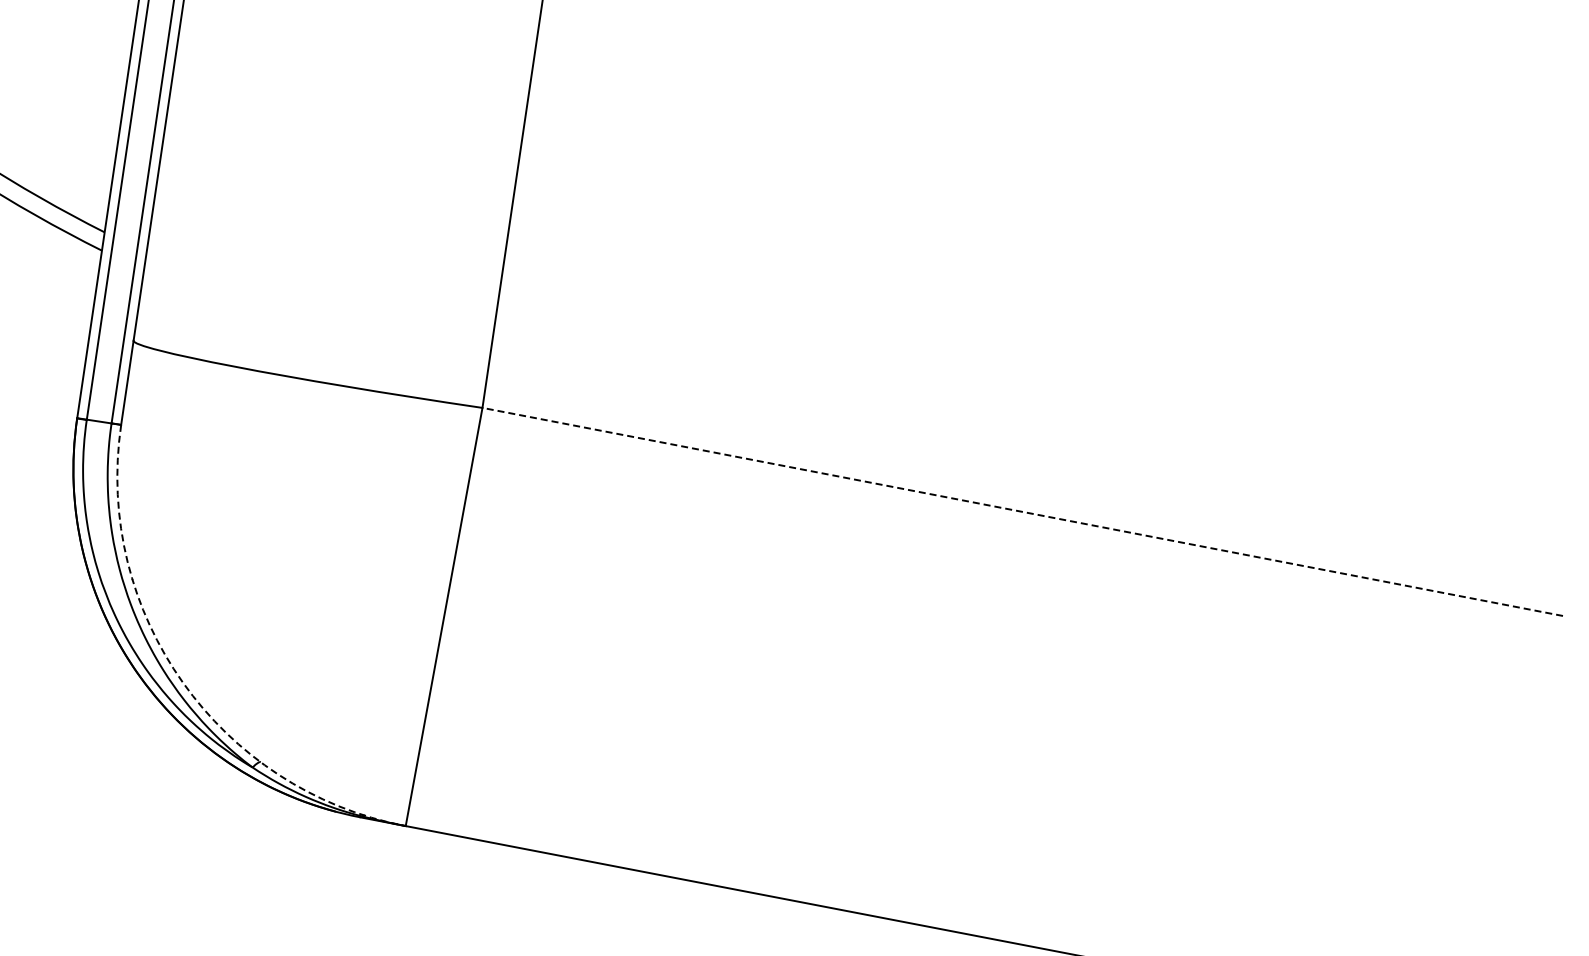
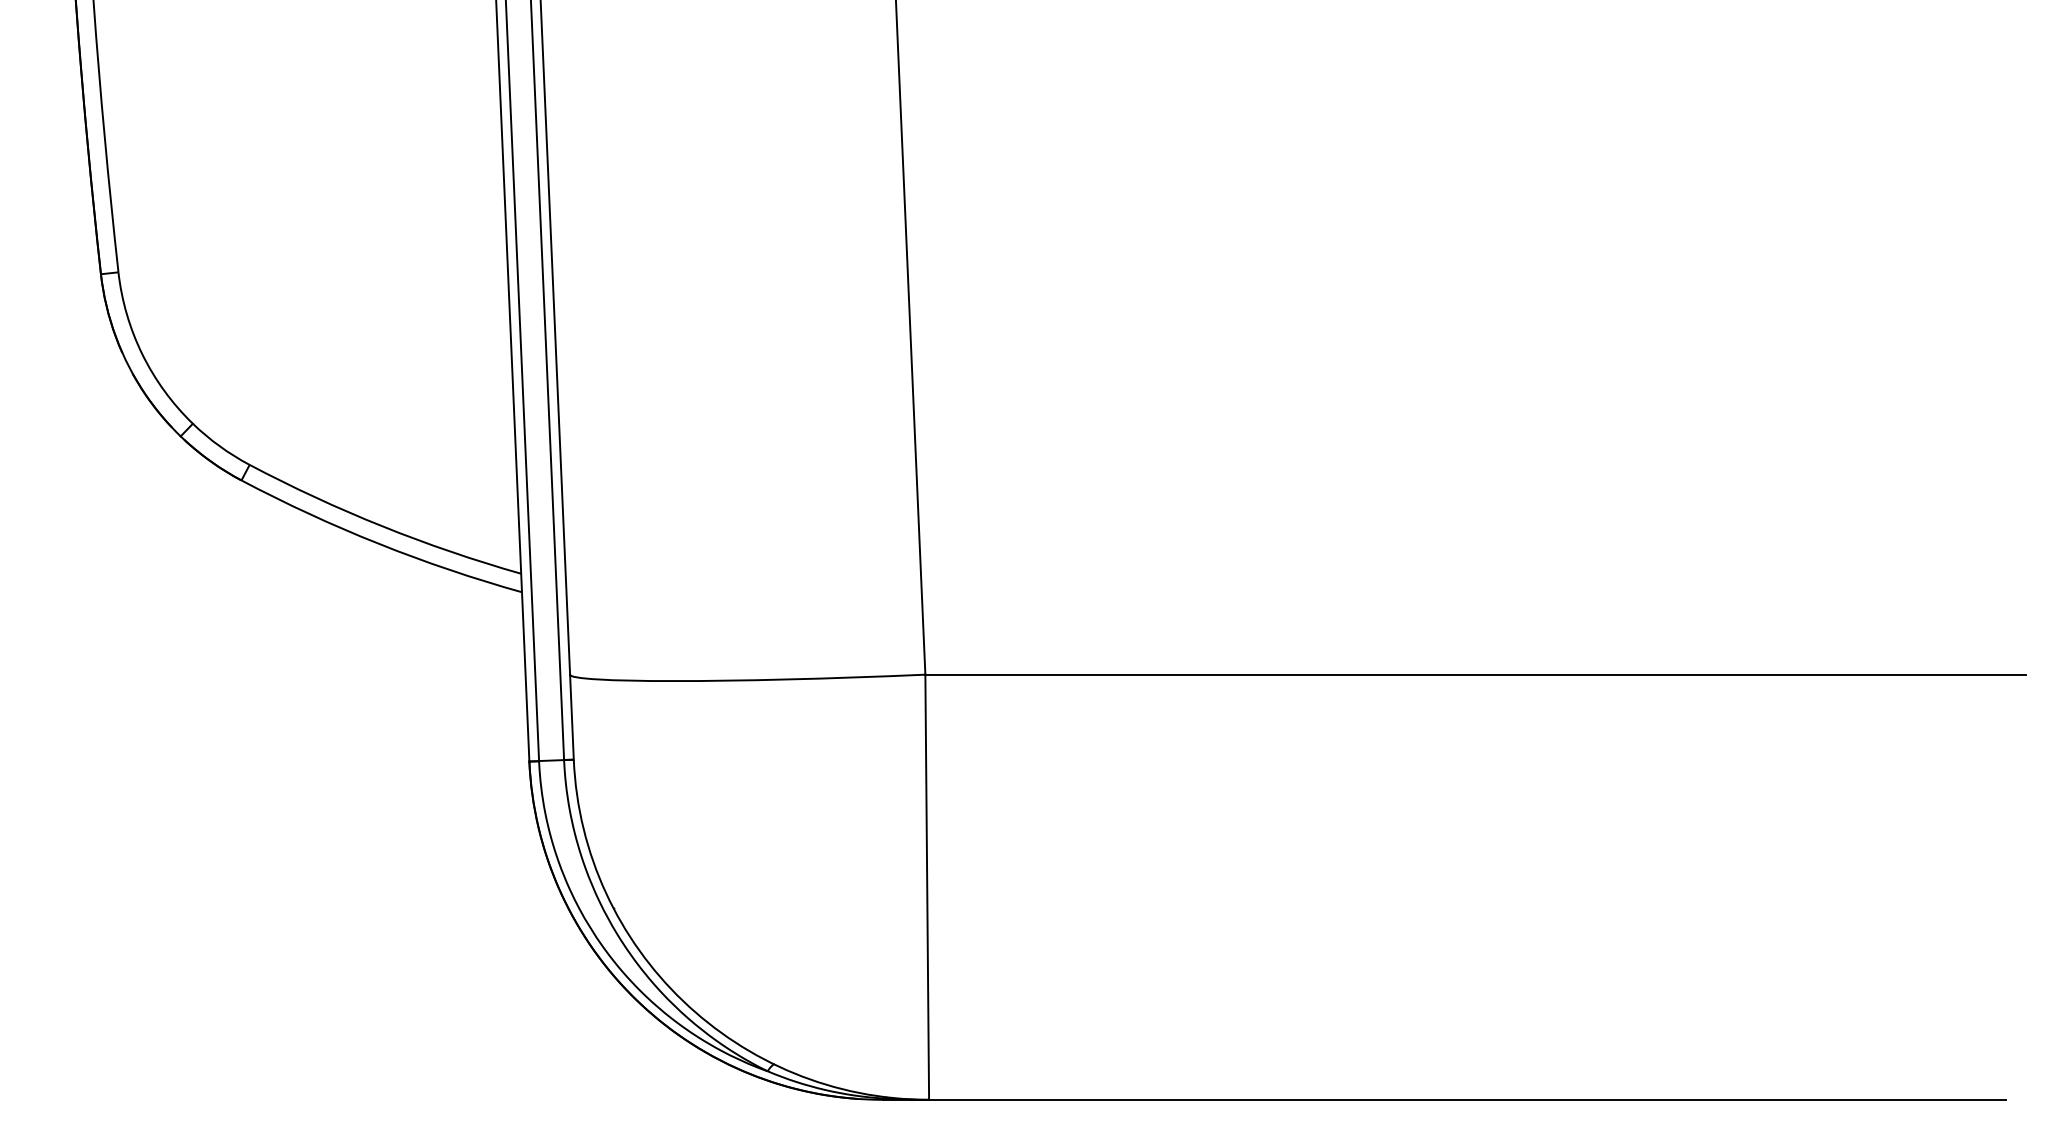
line: (1022, 511) -> (1475, 674), dashed -> solid
arc: (183, 683) -> (683, 1001), dashed -> solid

